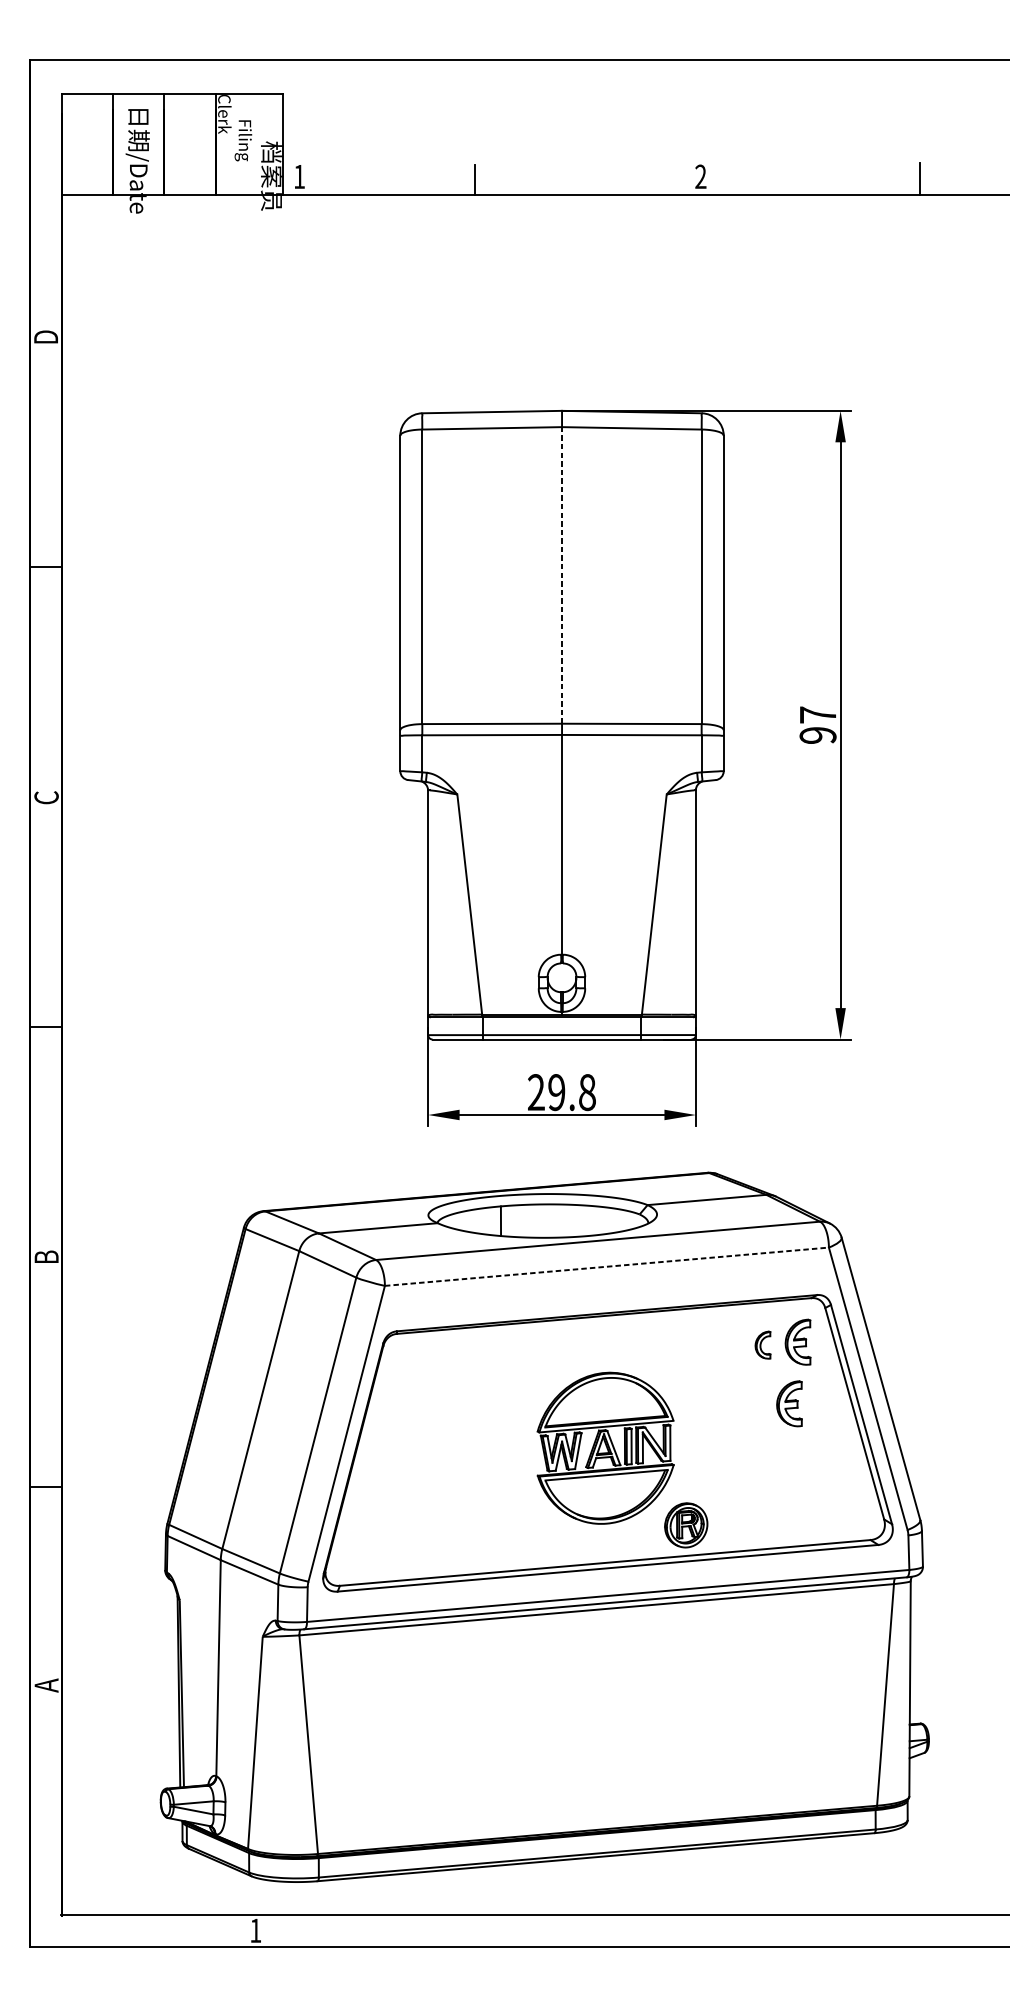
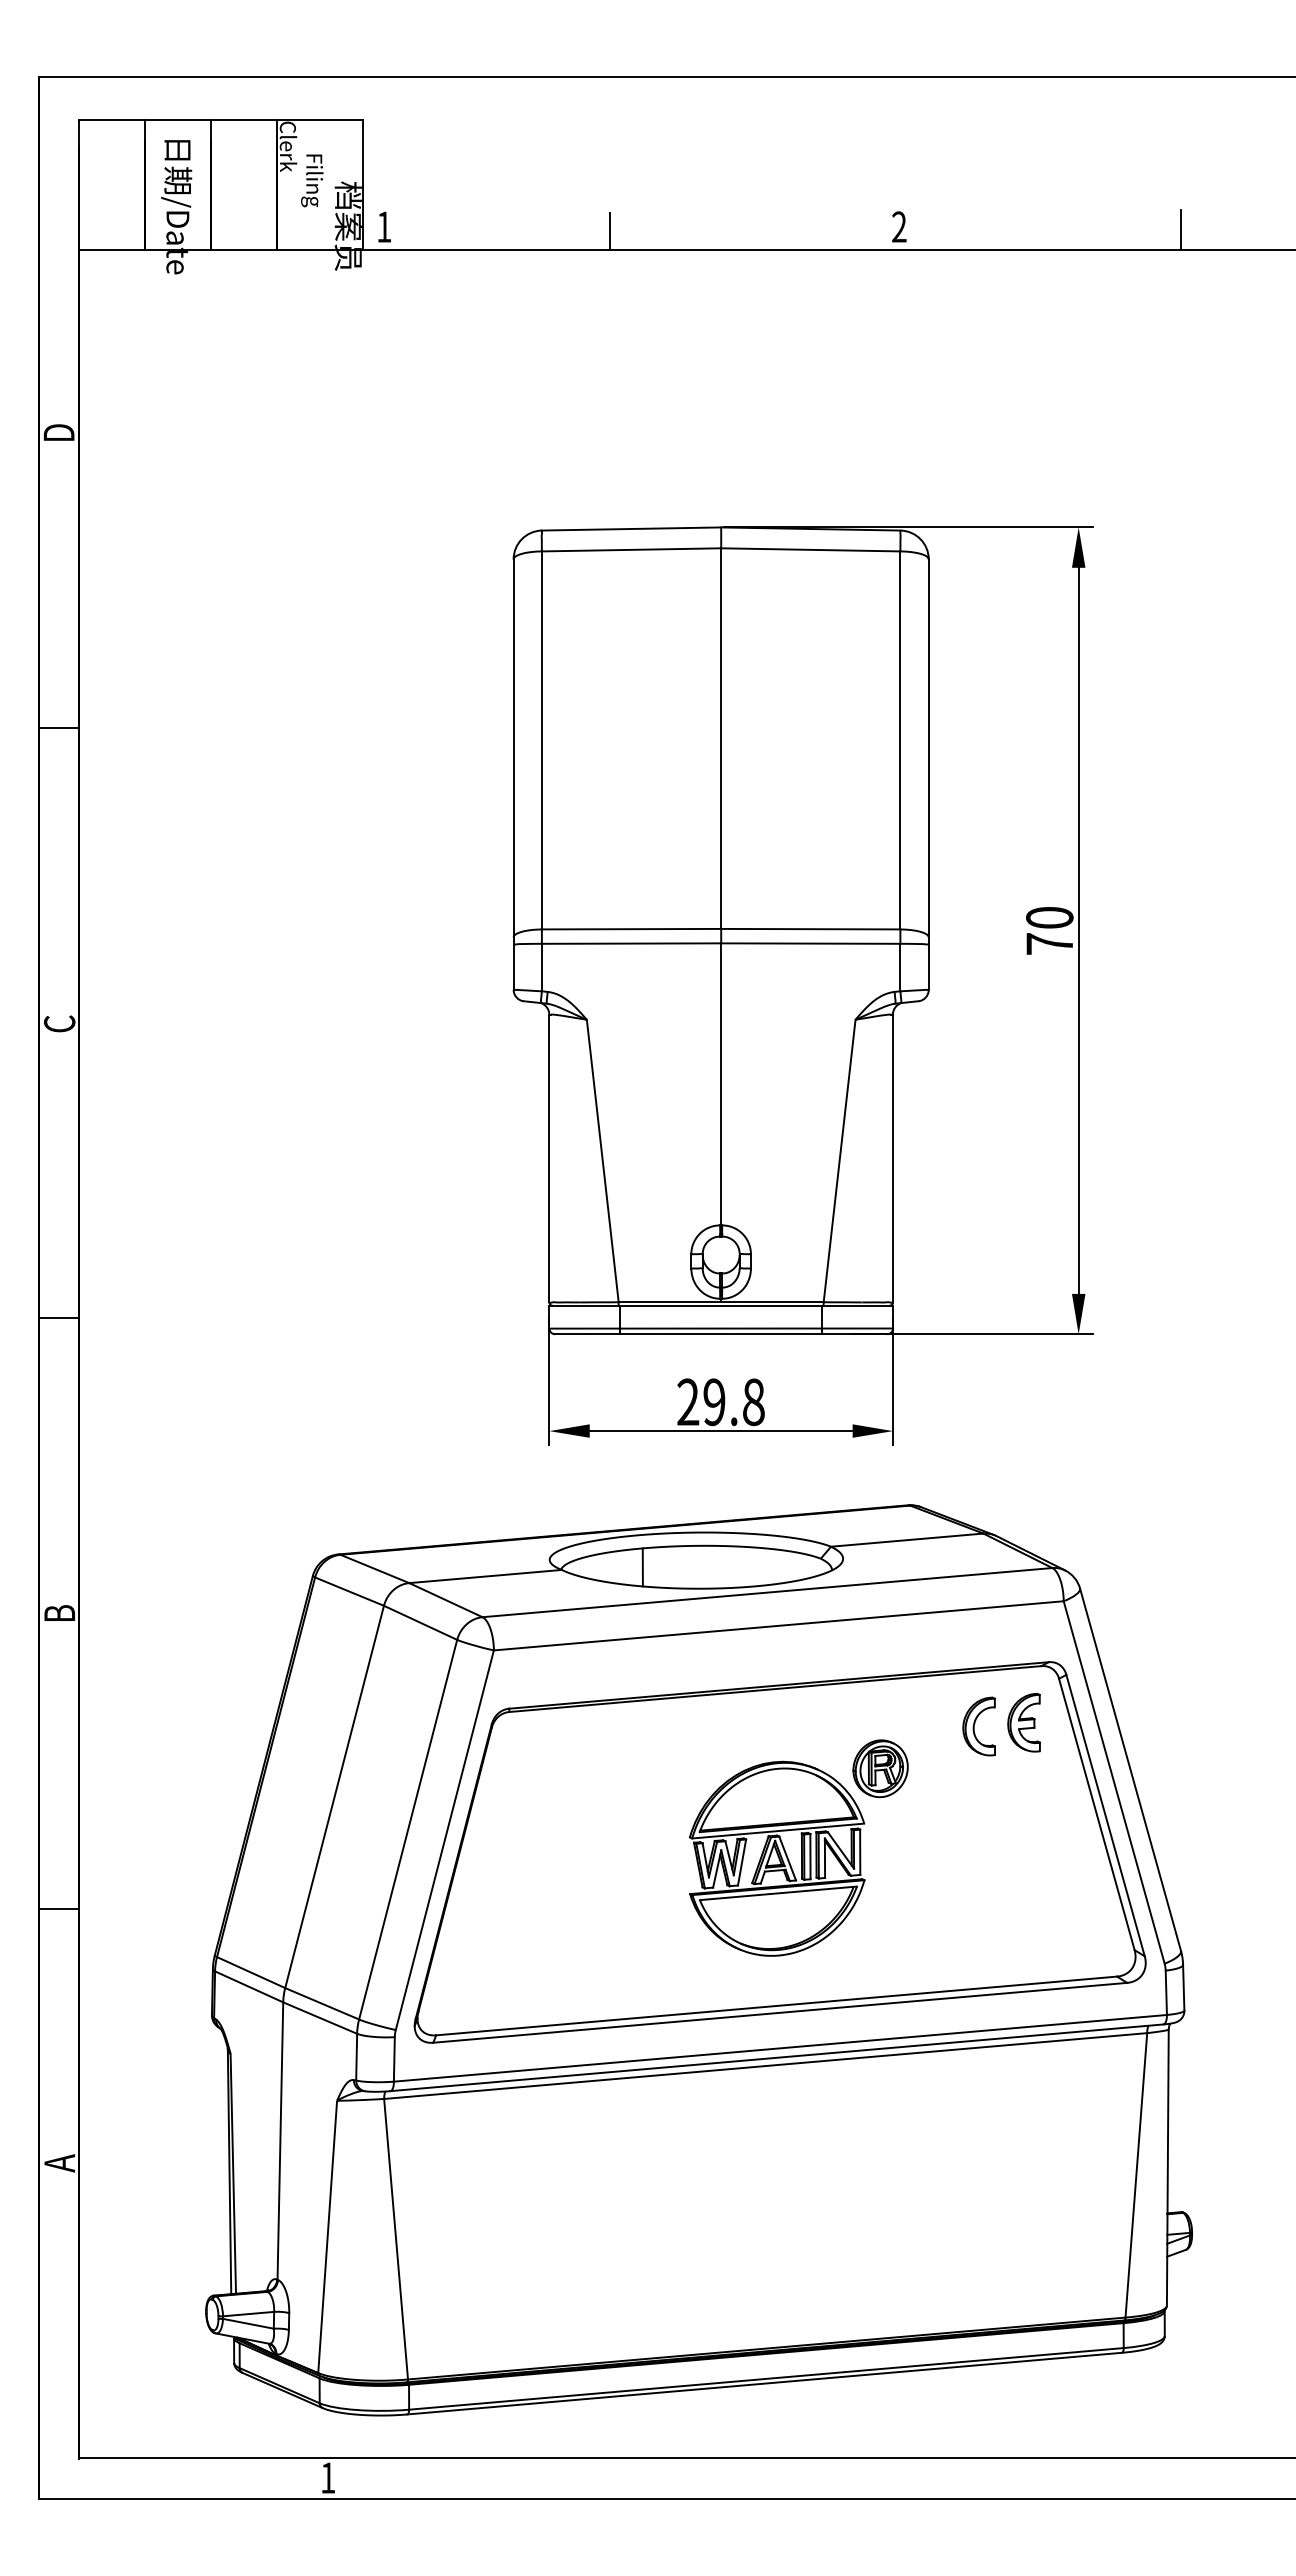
line: (562, 575) -> (721, 738), dashed -> solid
text: (817, 724) -> (1049, 930), 97 -> 70
line: (606, 1266) -> (778, 1625), dashed -> solid
part: (762, 1345) -> (978, 1726), size x1.67
part: (789, 1403) -> (1012, 1801), removed
part: (686, 1525) -> (880, 1768), moved

